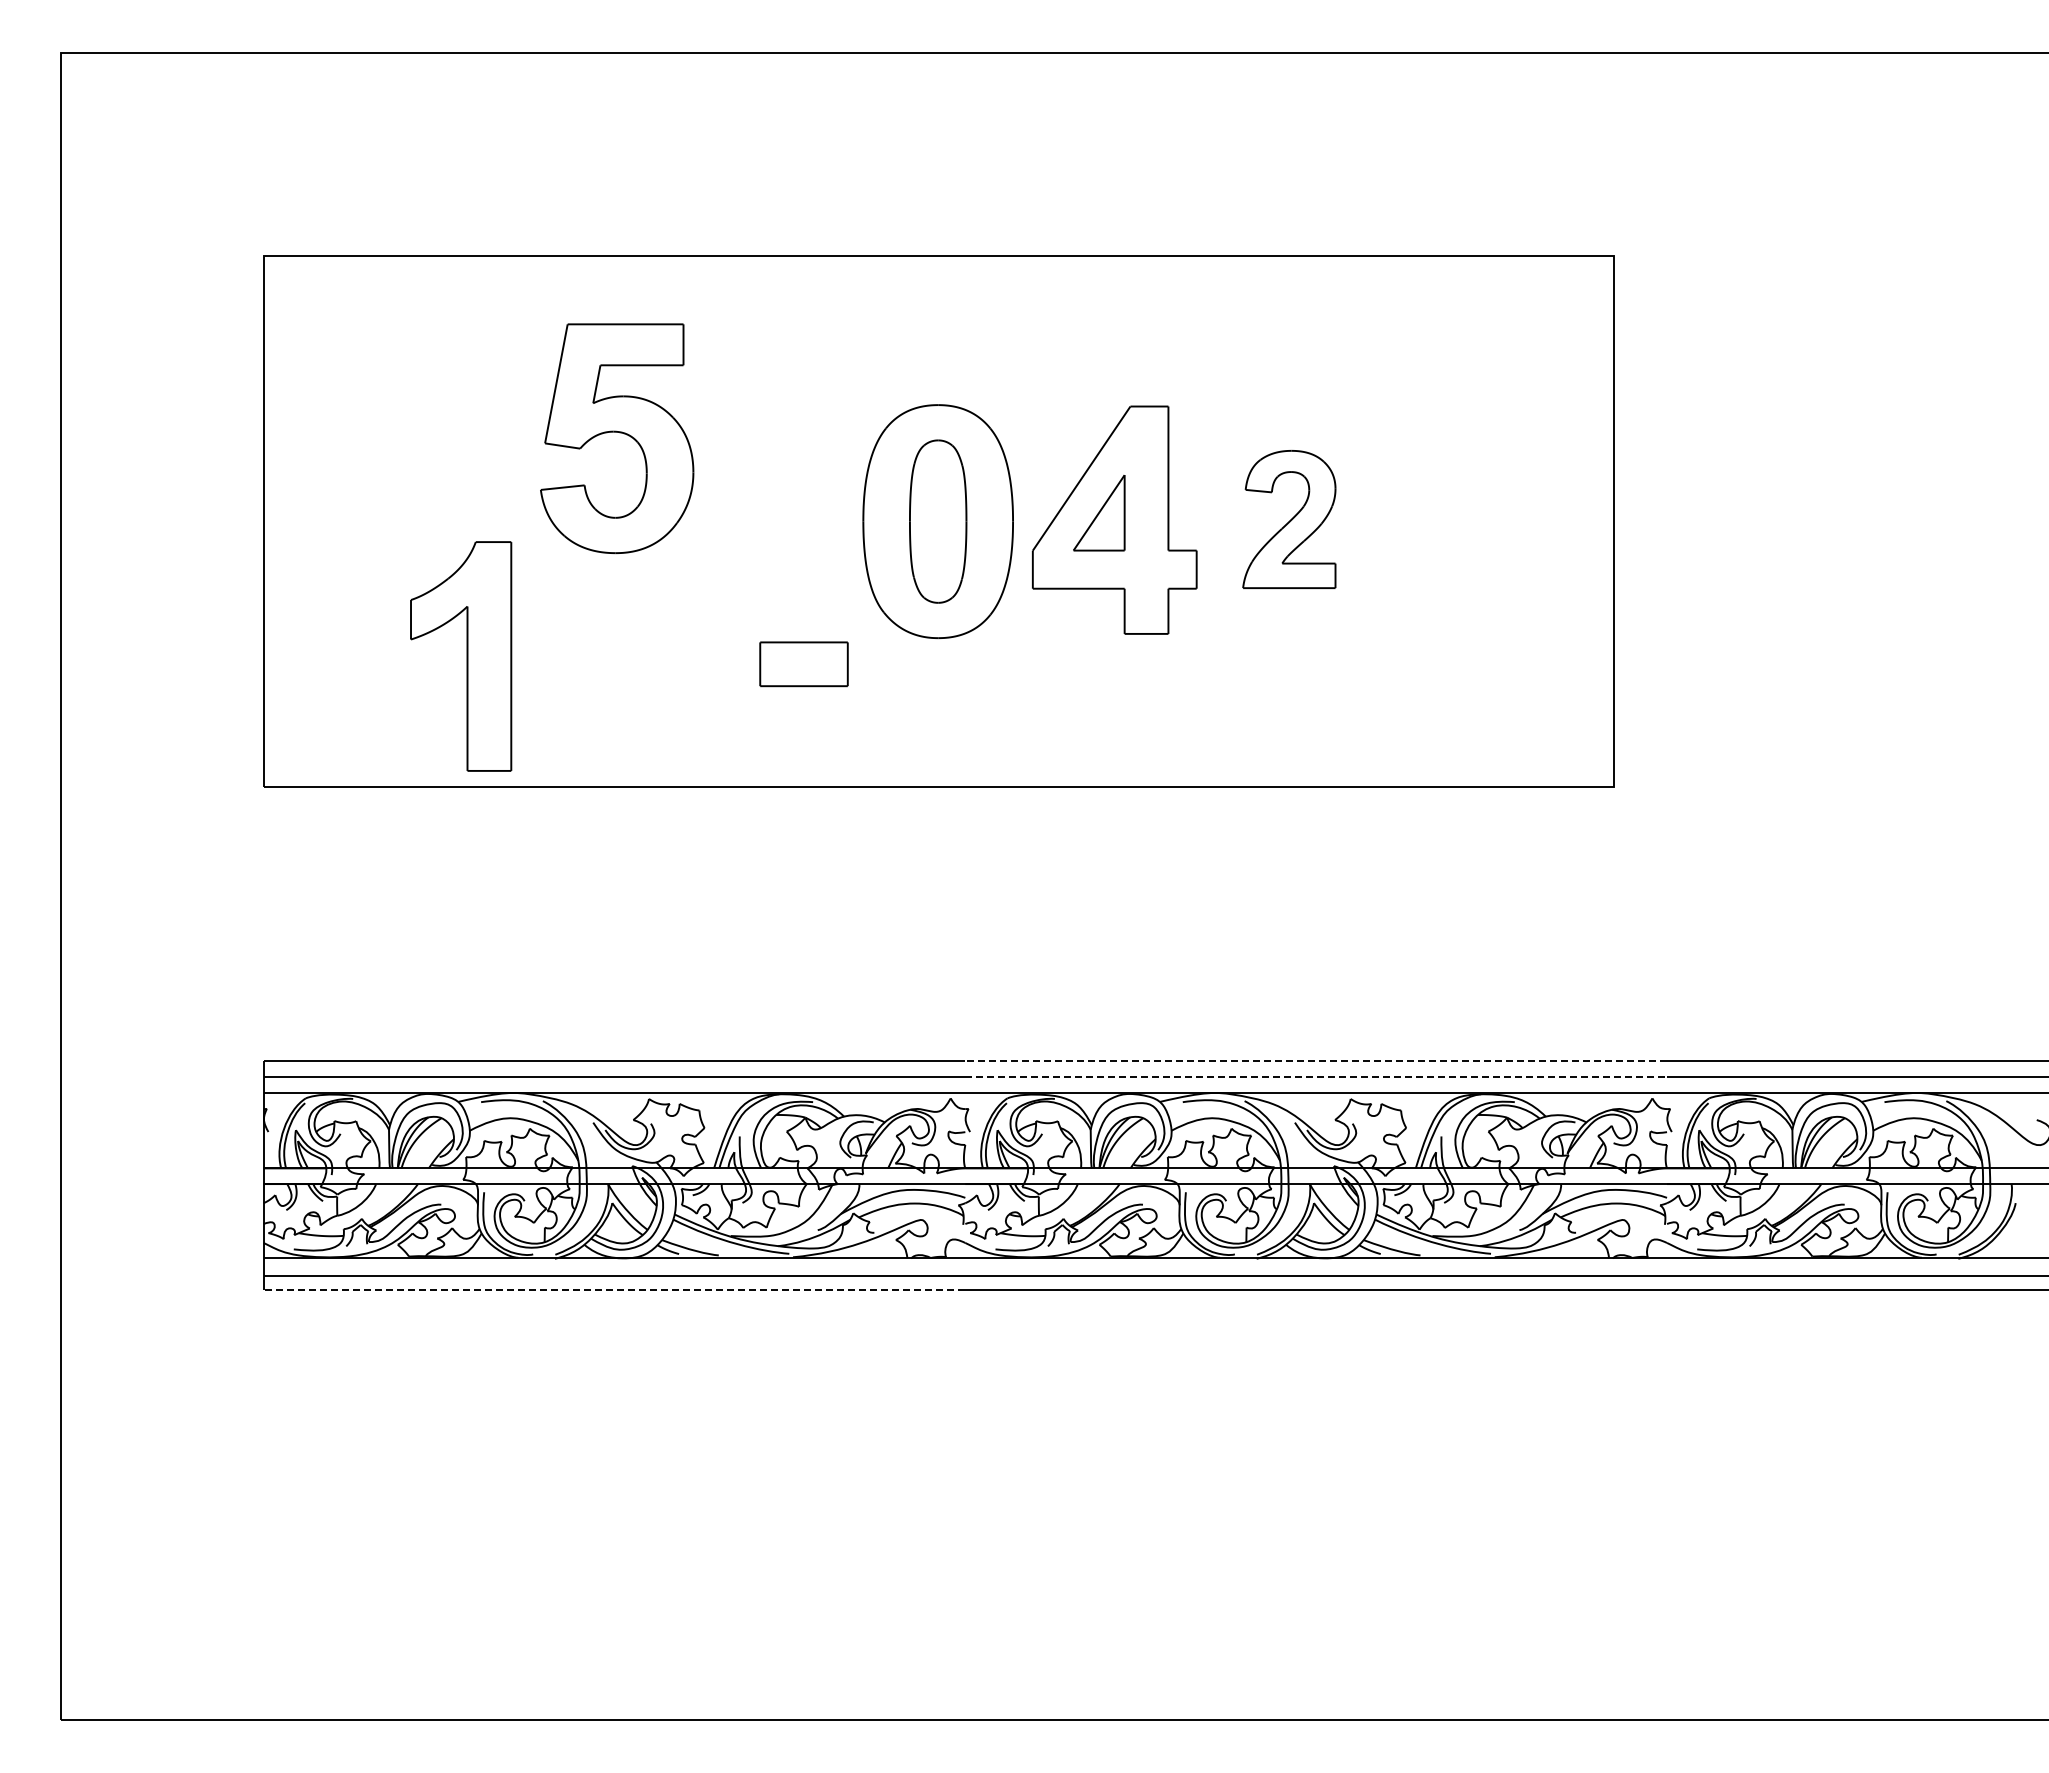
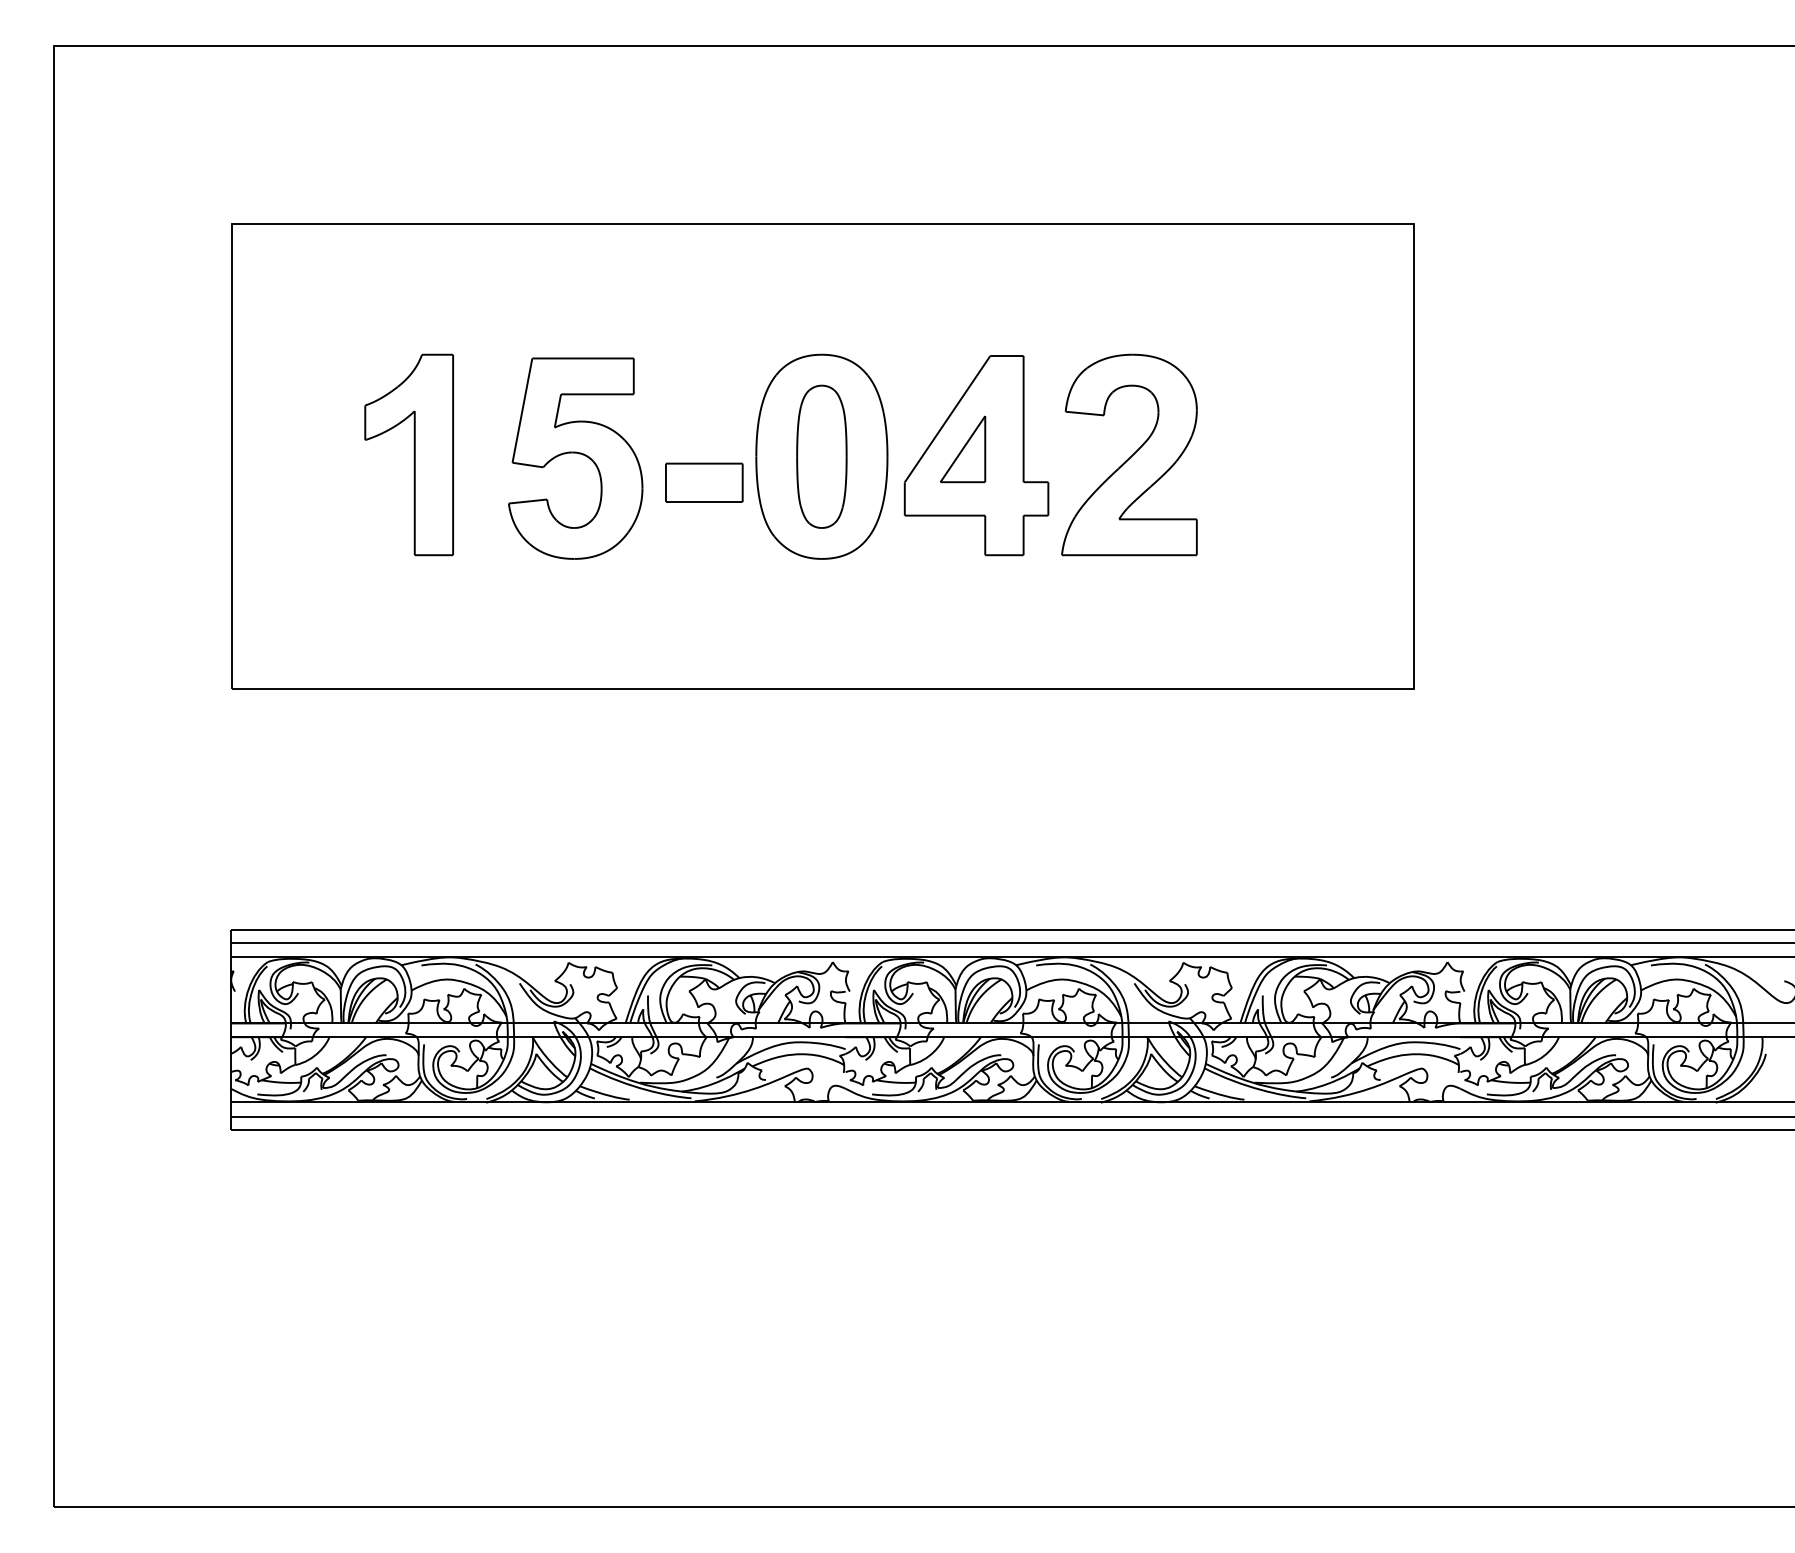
part: (617, 438) -> (575, 458), moved
part: (1289, 519) -> (1129, 454), size x1.67
part: (461, 656) -> (409, 454), moved
part: (803, 664) -> (703, 483), moved
line: (1316, 1061) -> (1153, 929), dashed -> solid
line: (1316, 1076) -> (1153, 942), dashed -> solid
line: (614, 1290) -> (538, 1130), dashed -> solid

